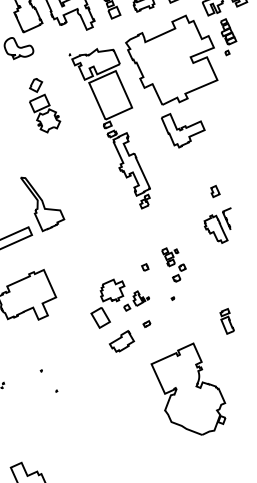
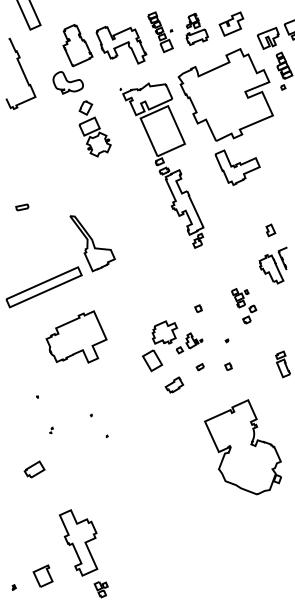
part: (44, 105) -> (94, 128), moved
part: (174, 265) -> (244, 306), moved
part: (174, 323) -> (228, 366), added
part: (121, 340) -> (174, 384), size x0.7
part: (187, 389) -> (242, 447), moved

